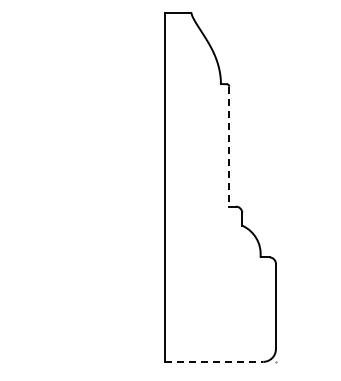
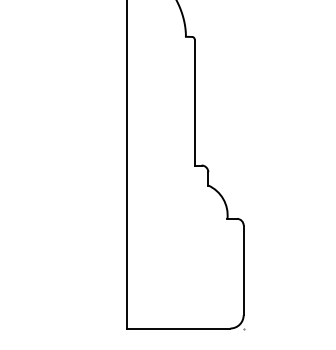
line: (229, 146) -> (194, 102), dashed -> solid
line: (214, 361) -> (179, 328), dashed -> solid

